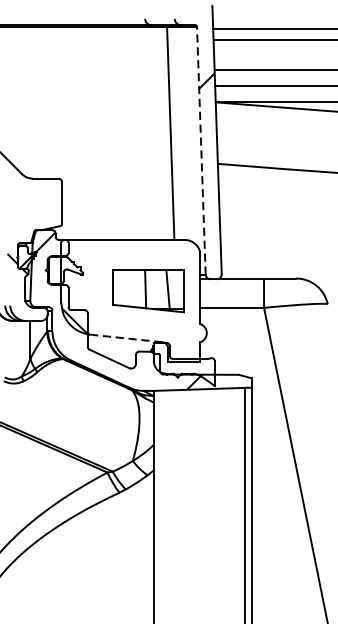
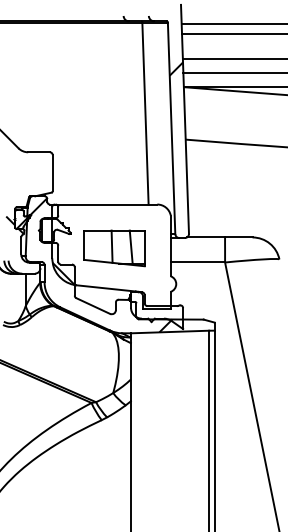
line: (201, 150) -> (171, 128), dashed -> solid
part: (148, 291) -> (114, 248), moved
line: (126, 338) -> (107, 288), dashed -> solid

